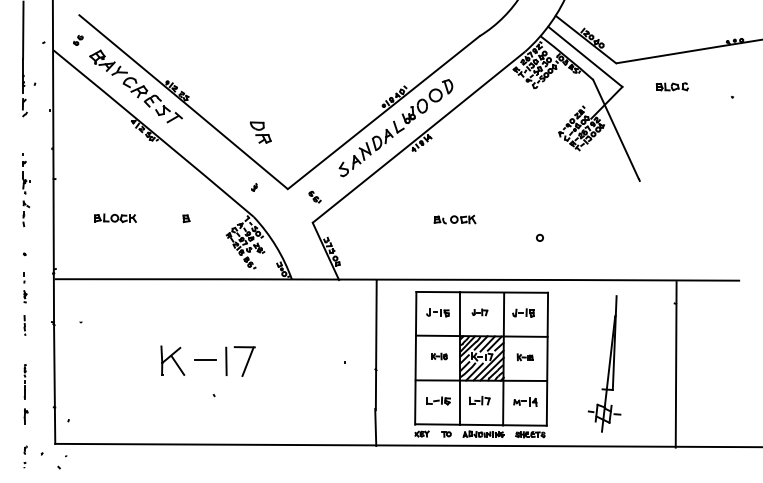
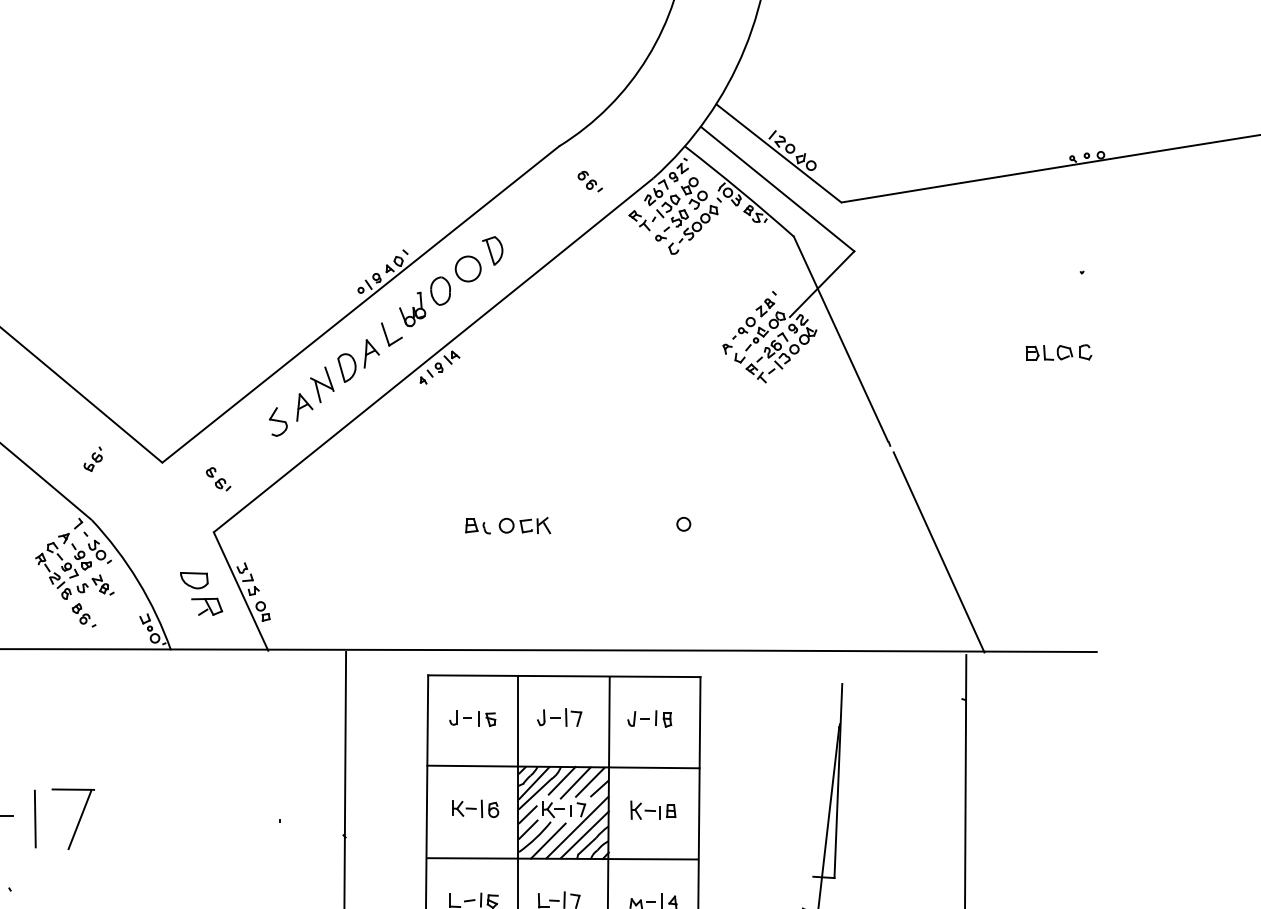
part: (494, 52) -> (589, 180), added
part: (671, 86) -> (1057, 351), moved
part: (260, 132) -> (200, 593), moved
part: (254, 187) -> (93, 459), size x1.67
line: (663, 232) -> (939, 552), added
circle: (539, 237) -> (682, 523), moved
part: (479, 312) -> (558, 717), size x1.43
part: (439, 356) -> (475, 808), size x1.43
part: (524, 357) -> (651, 810), size x1.43

